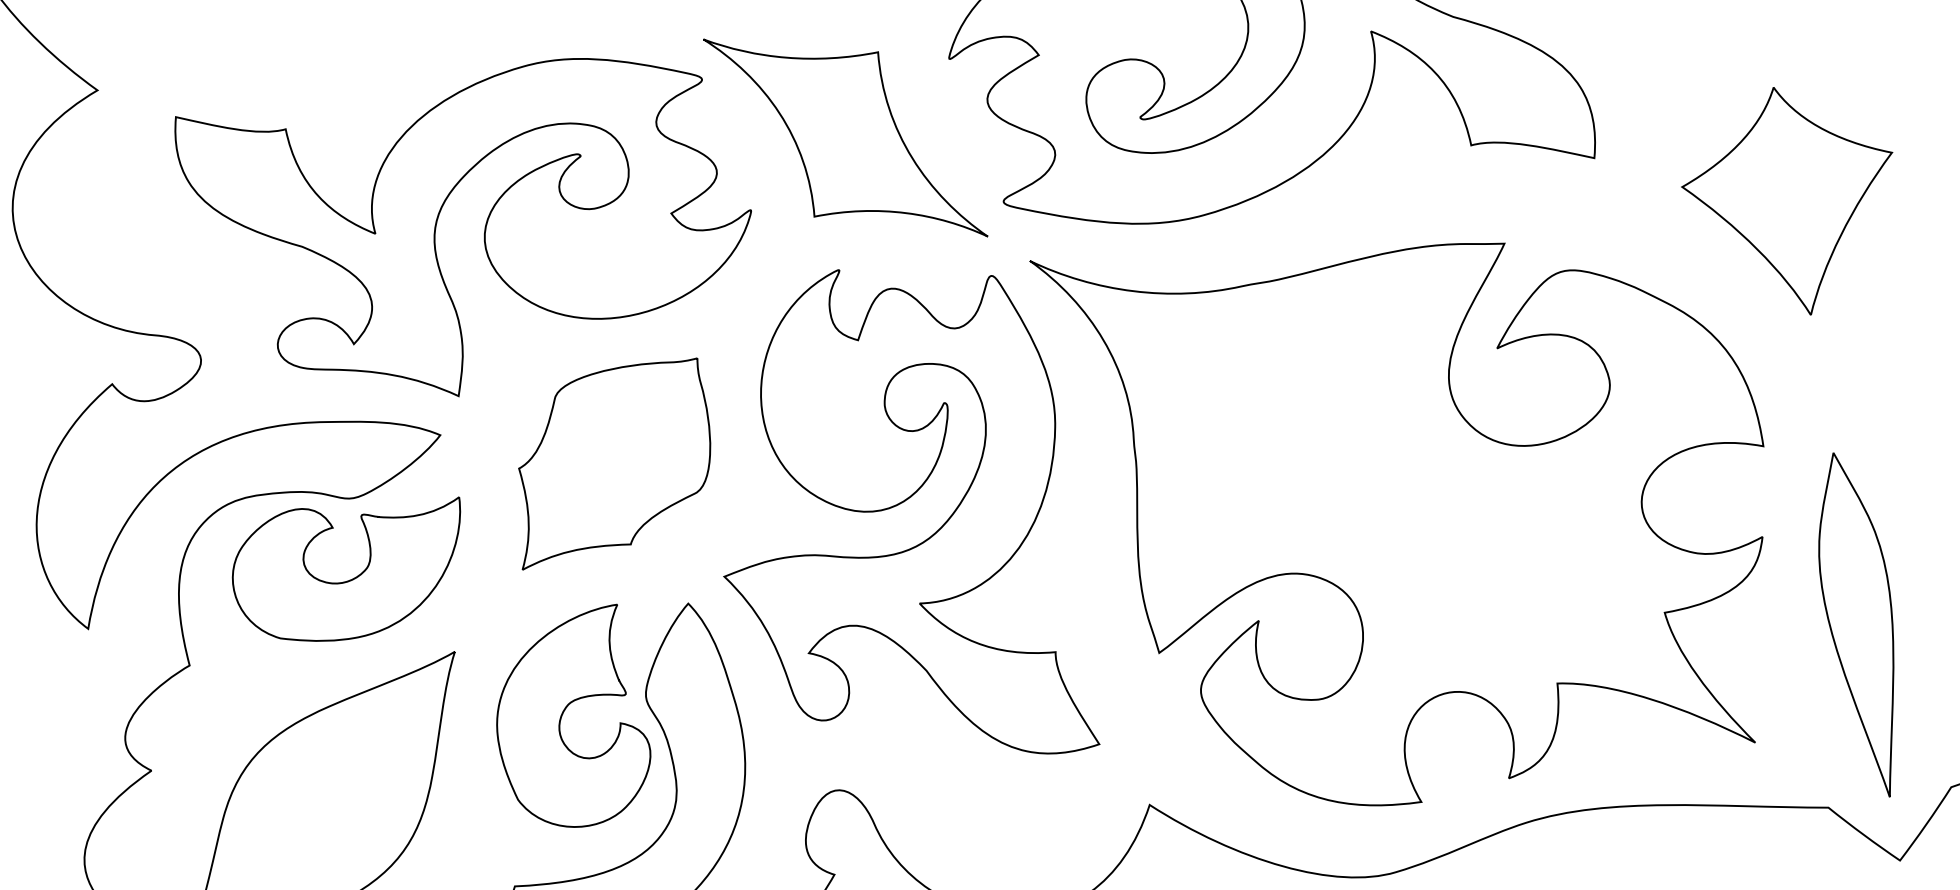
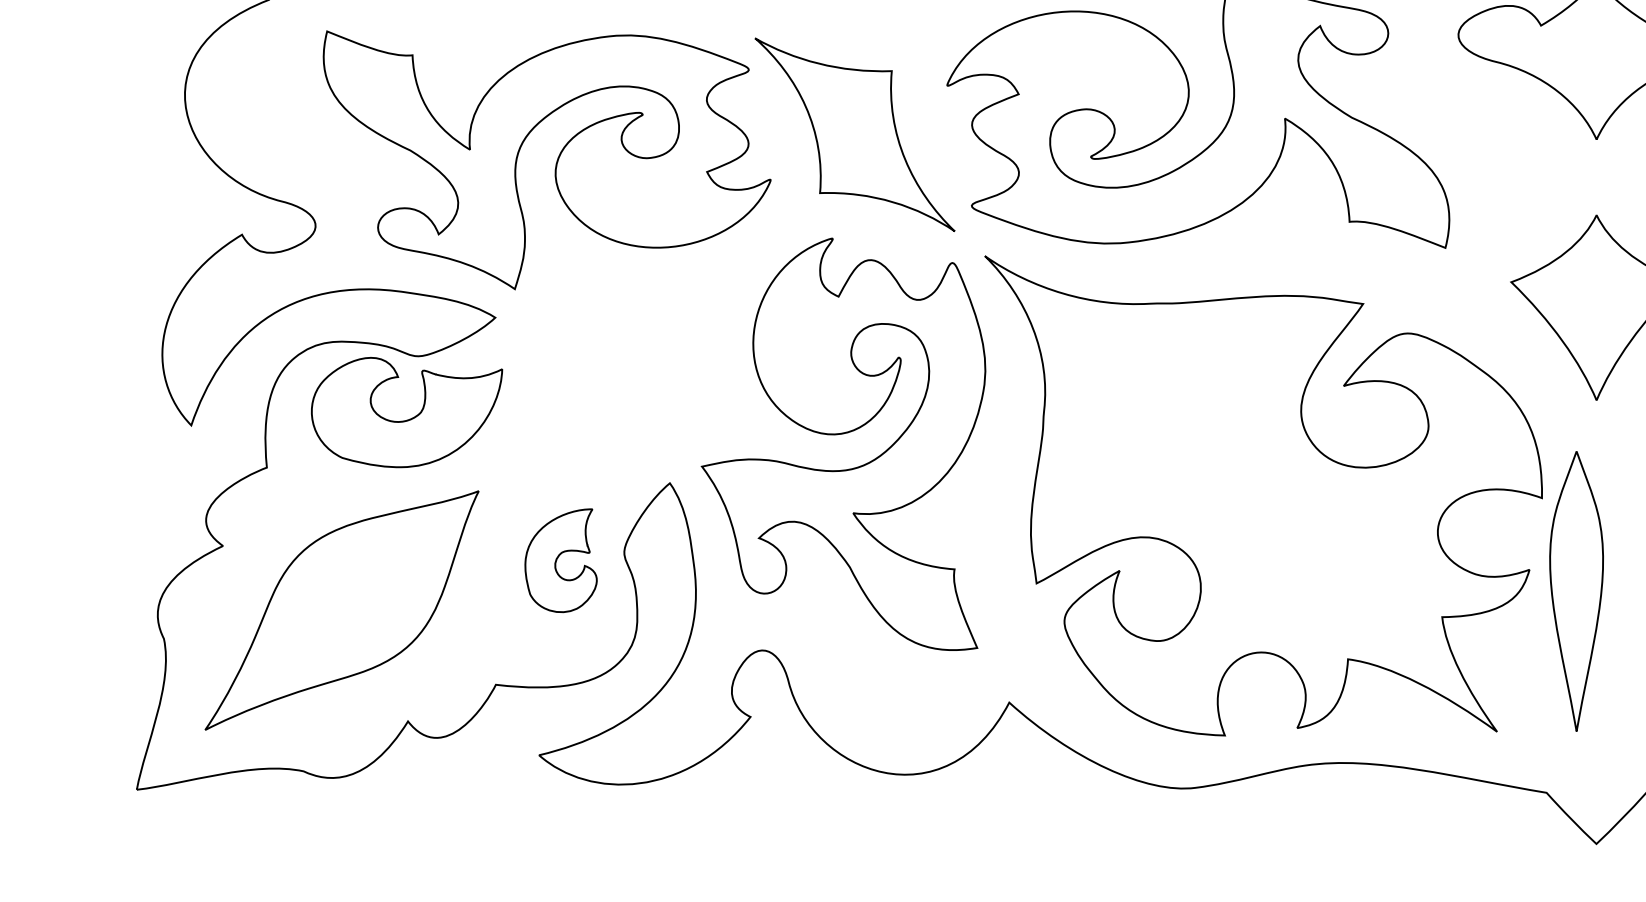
part: (610, 461) -> (626, 360), removed
part: (1861, 625) -> (1576, 591), moved
part: (569, 720) -> (560, 560), size x0.6

